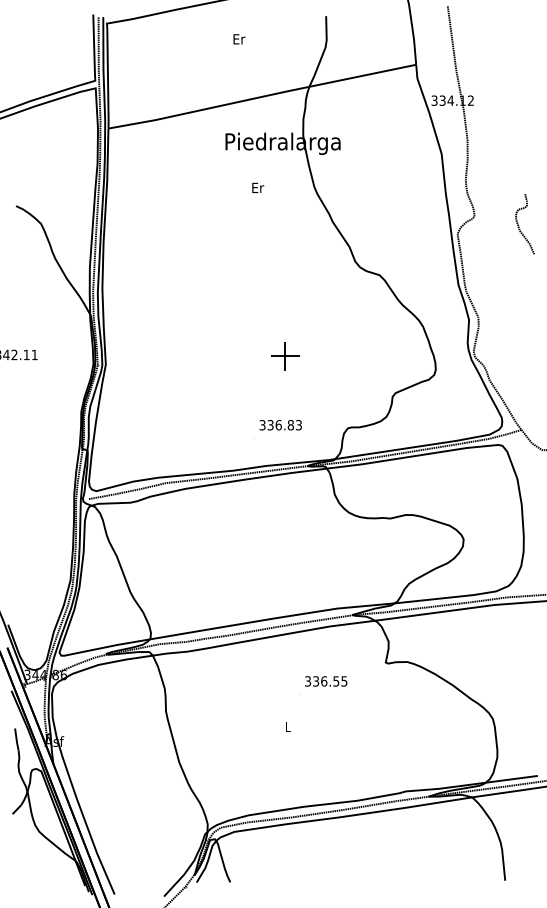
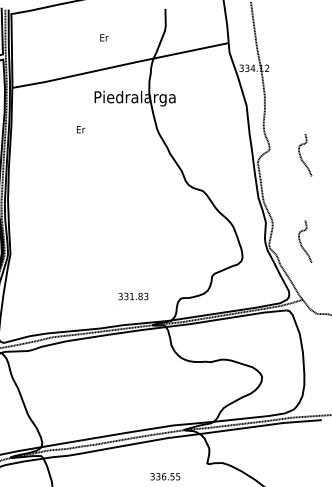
text: (239, 39) -> (104, 37), moved
text: (258, 187) -> (81, 129), moved
curve: (519, 349) -> (301, 243), added
part: (285, 356) -> (136, 248), removed
text: (278, 424) -> (131, 296), 336.83 -> 331.83

